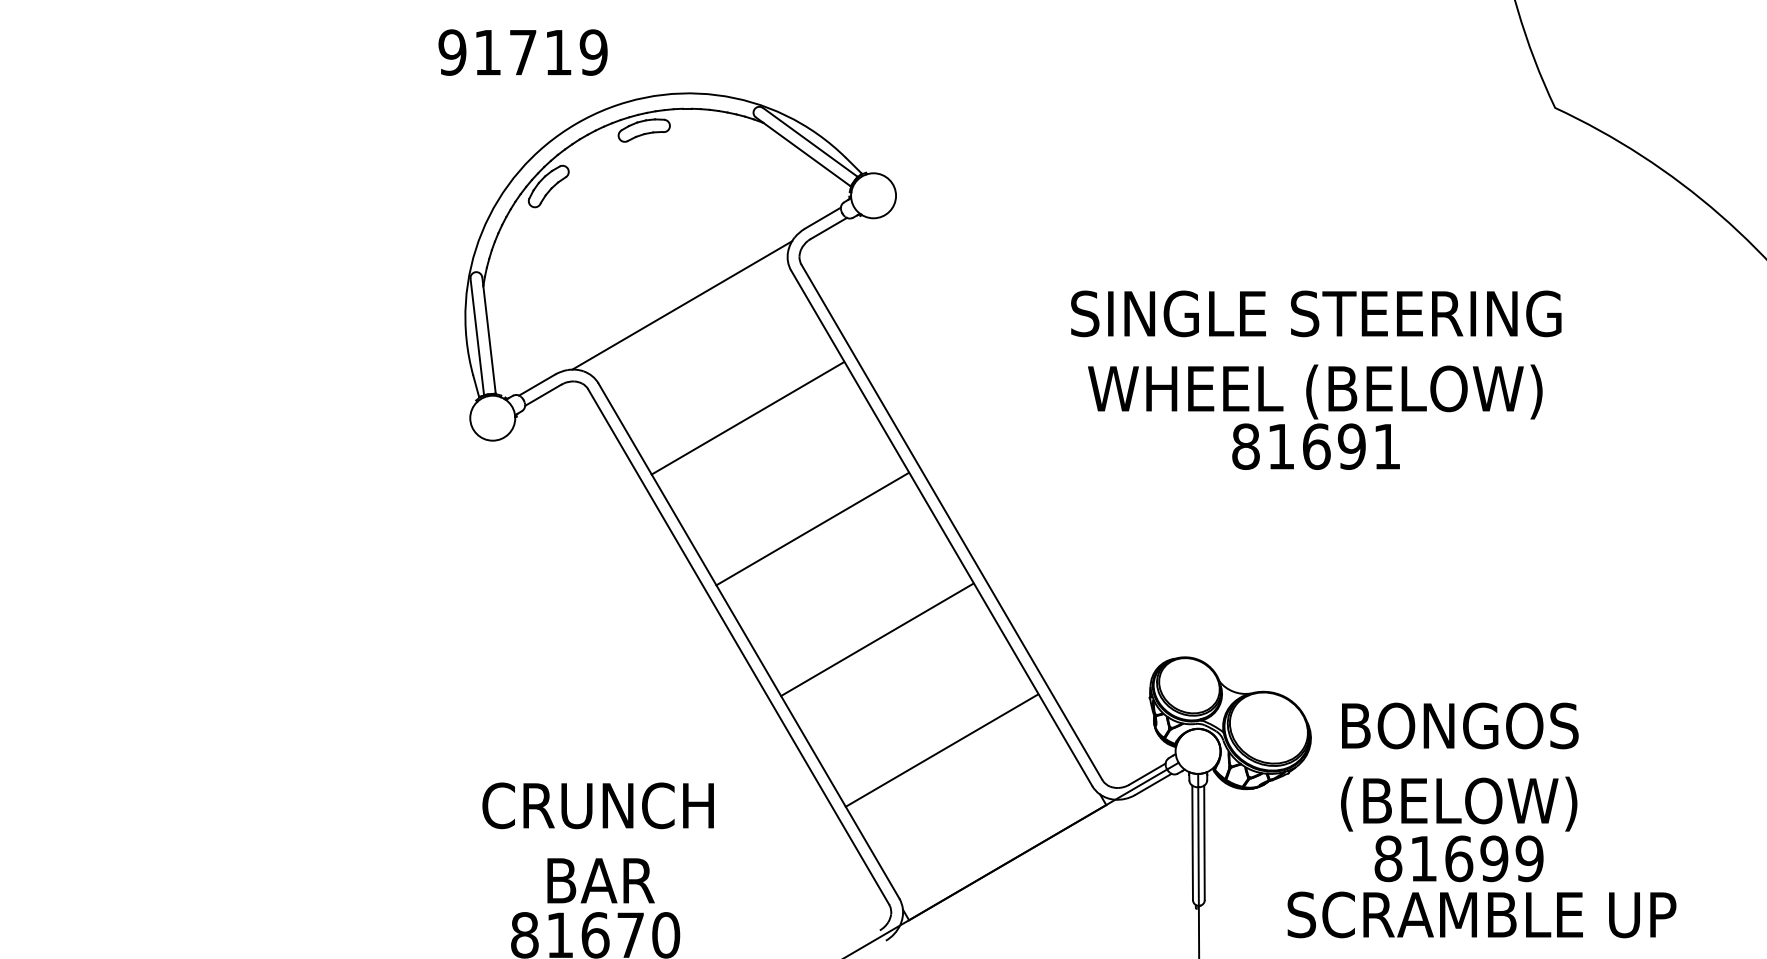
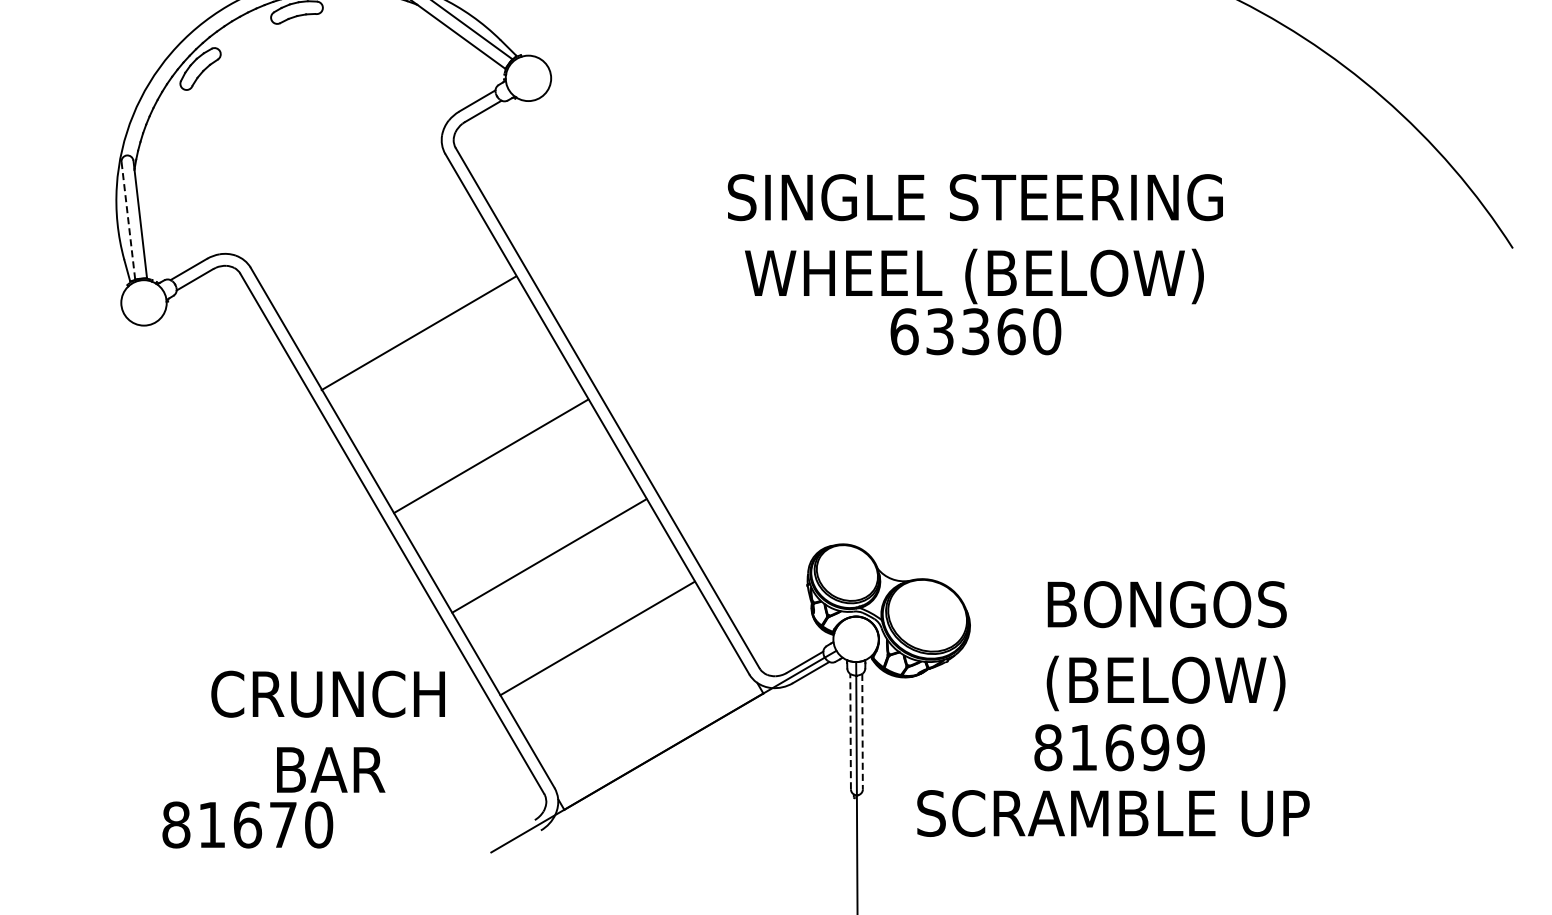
line: (682, 305) -> (335, 189), removed
line: (477, 336) -> (128, 220), solid -> dashed
line: (747, 418) -> (418, 333), moved
text: (1316, 446) -> (975, 331), 81691 -> 63360
line: (812, 528) -> (491, 455), moved
line: (877, 639) -> (549, 555), moved
text: (1459, 766) -> (1166, 645), moved
text: (597, 842) -> (327, 731), moved
line: (1192, 842) -> (850, 731), solid -> dashed
line: (1204, 843) -> (862, 732), solid -> dashed
text: (1481, 914) -> (1112, 813), moved

